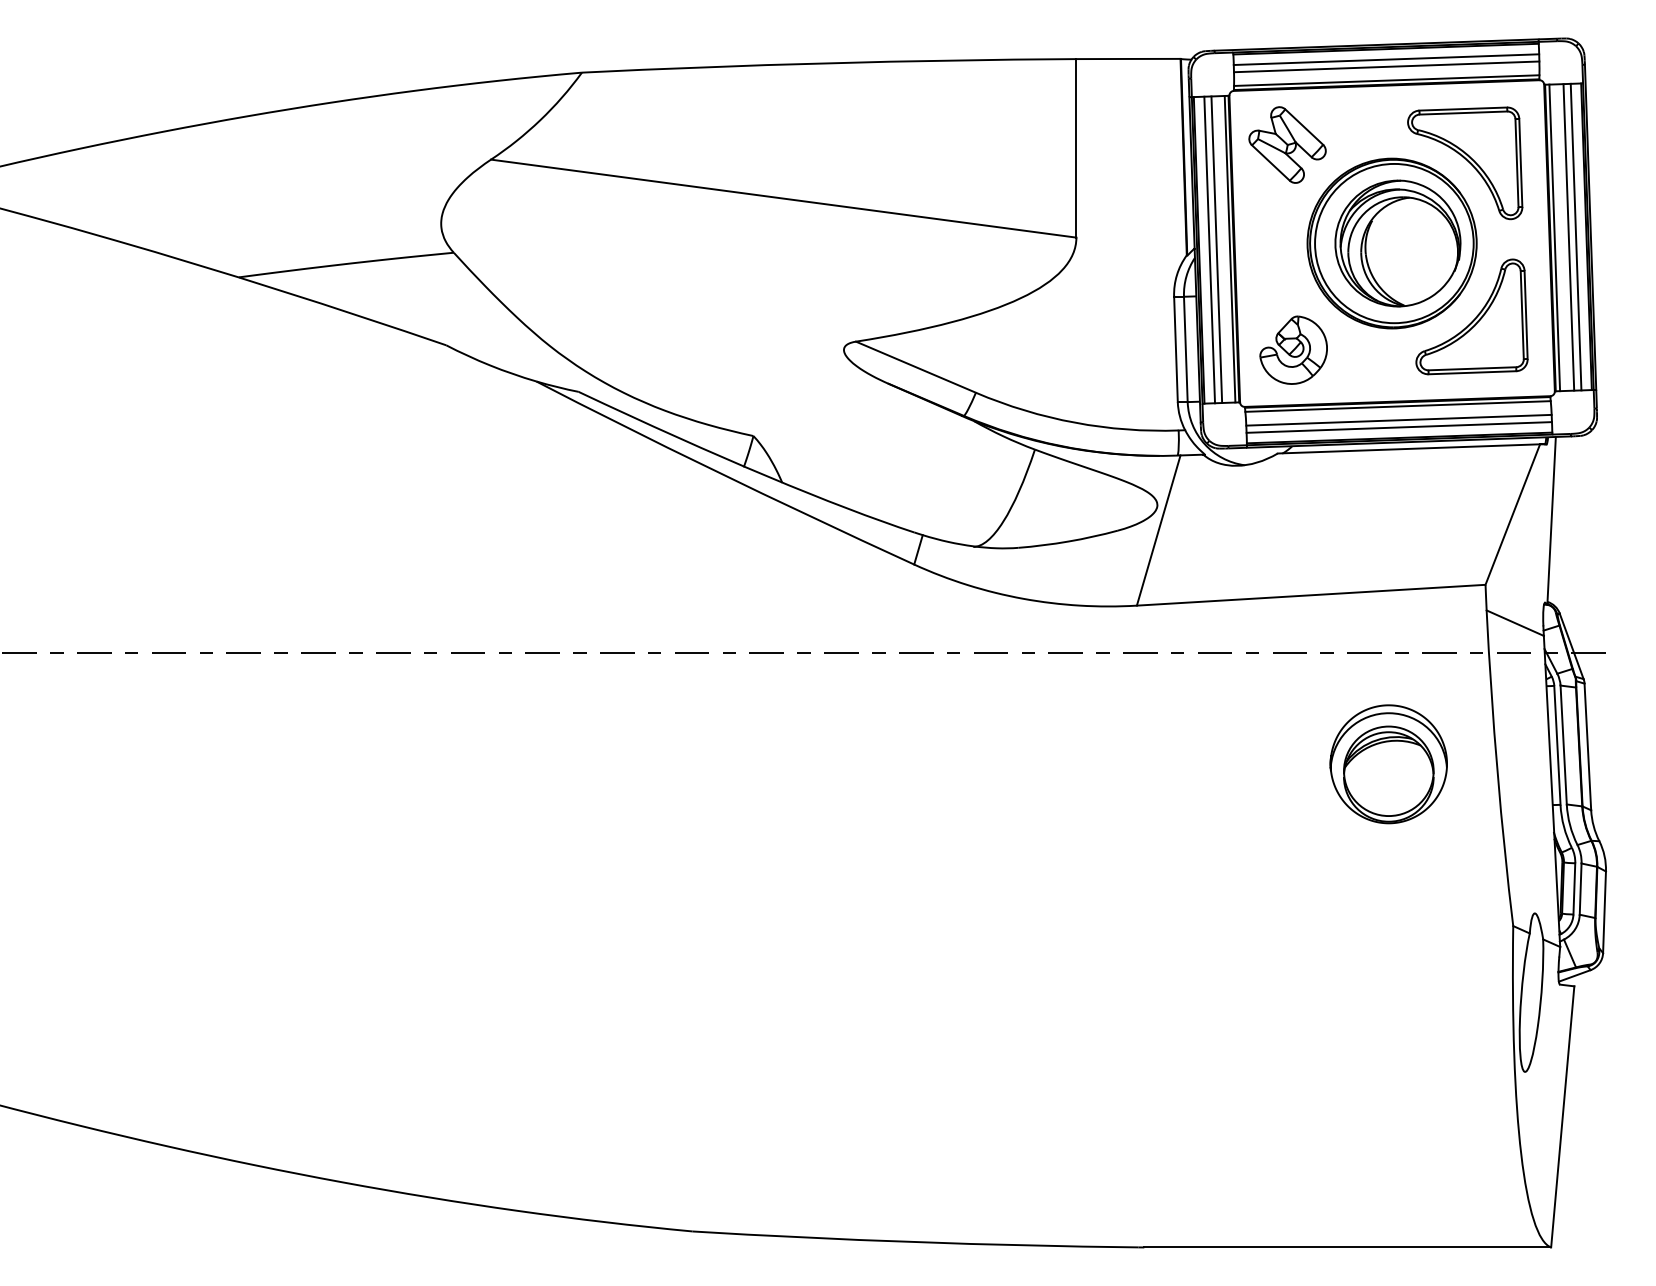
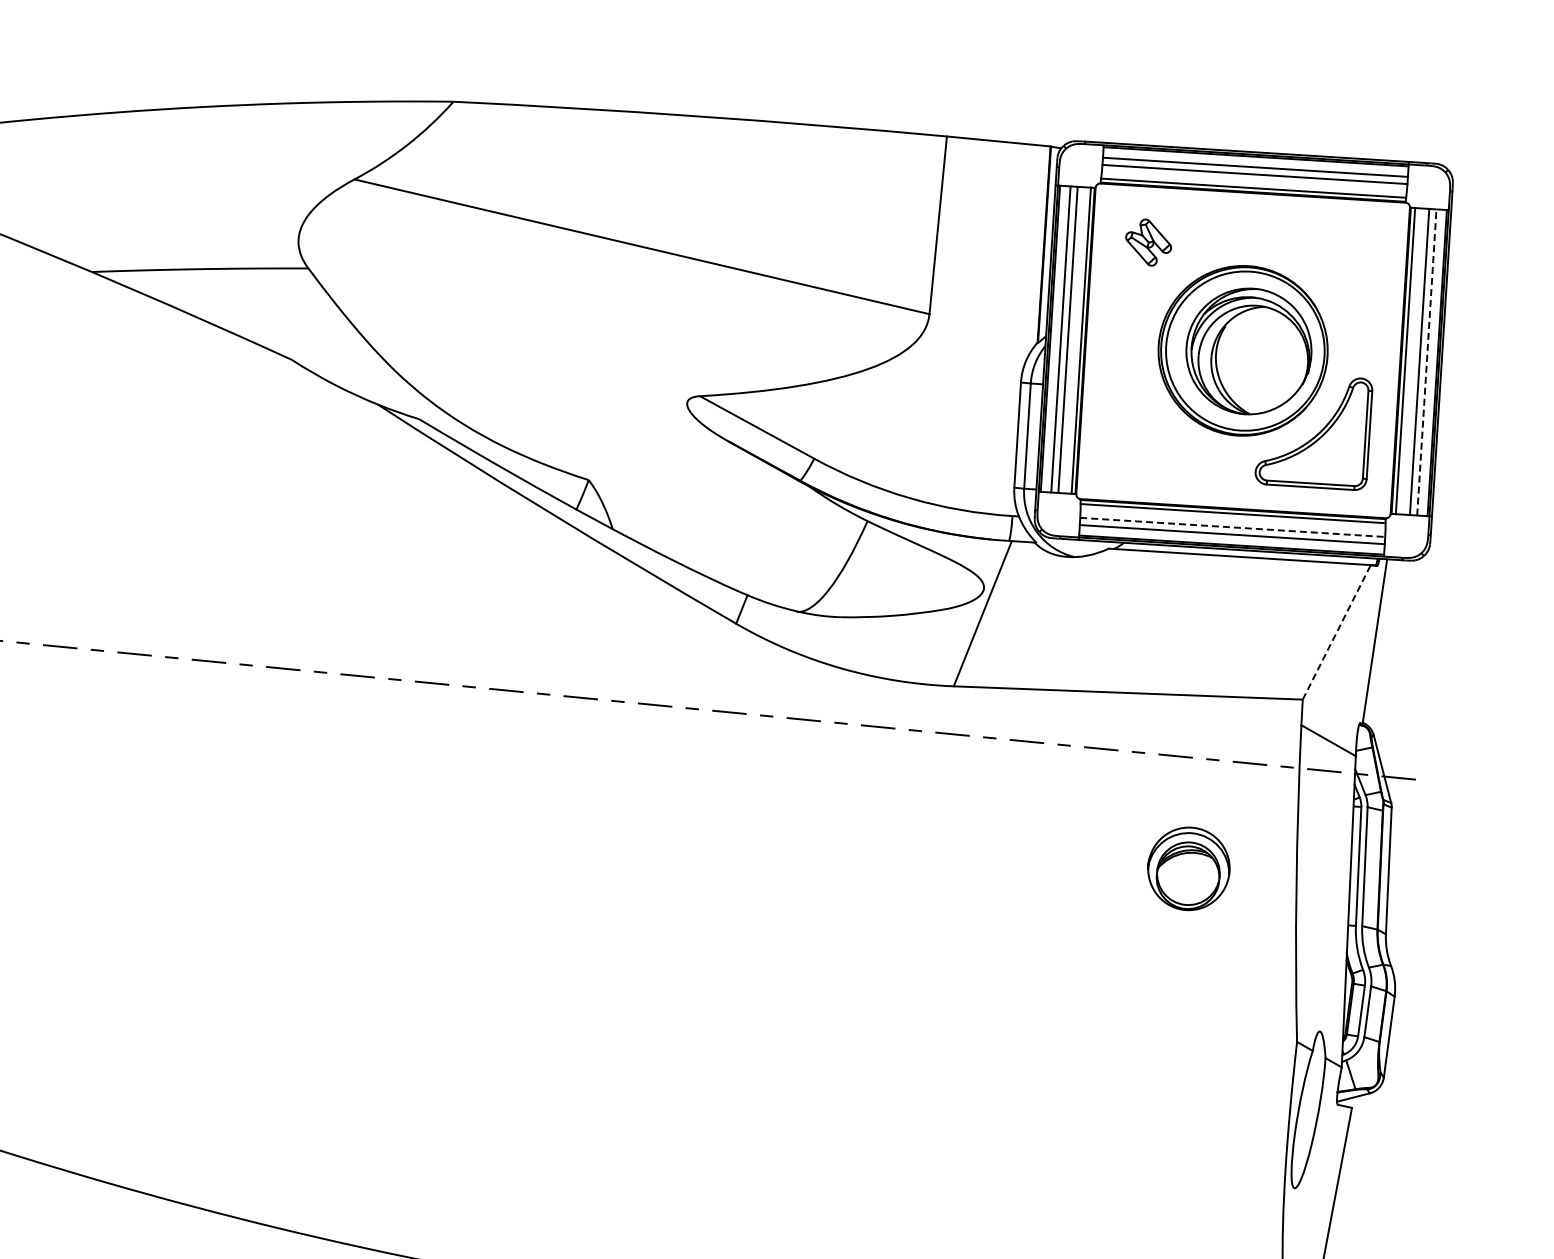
part: (1287, 144) -> (1148, 242), size x0.6
part: (1465, 163) -> (1323, 278), removed
line: (1576, 236) -> (1427, 361), solid -> dashed
part: (1293, 349) -> (1134, 446), removed
line: (1398, 420) -> (1232, 527), solid -> dashed
line: (1512, 514) -> (1336, 632), solid -> dashed
part: (1388, 764) -> (1188, 868), size x0.7

